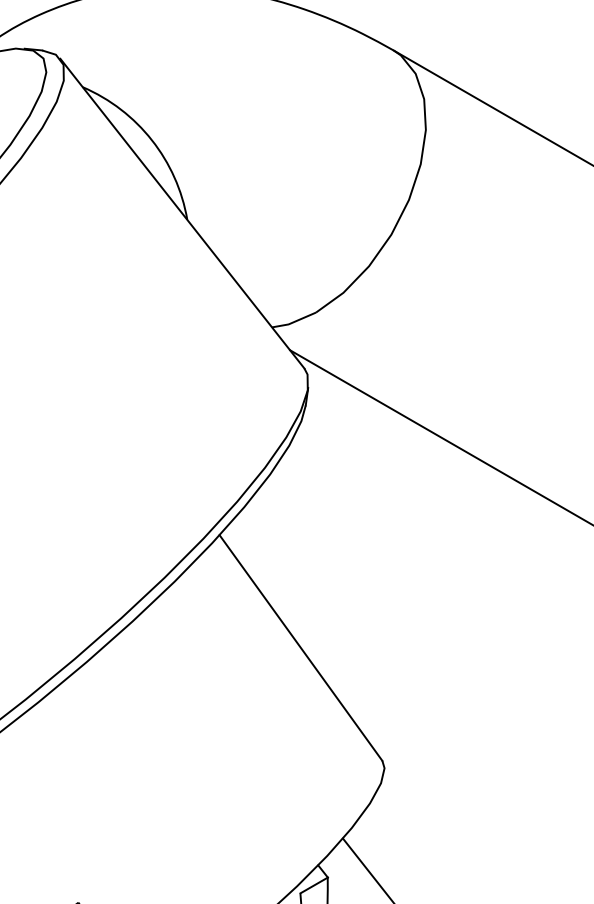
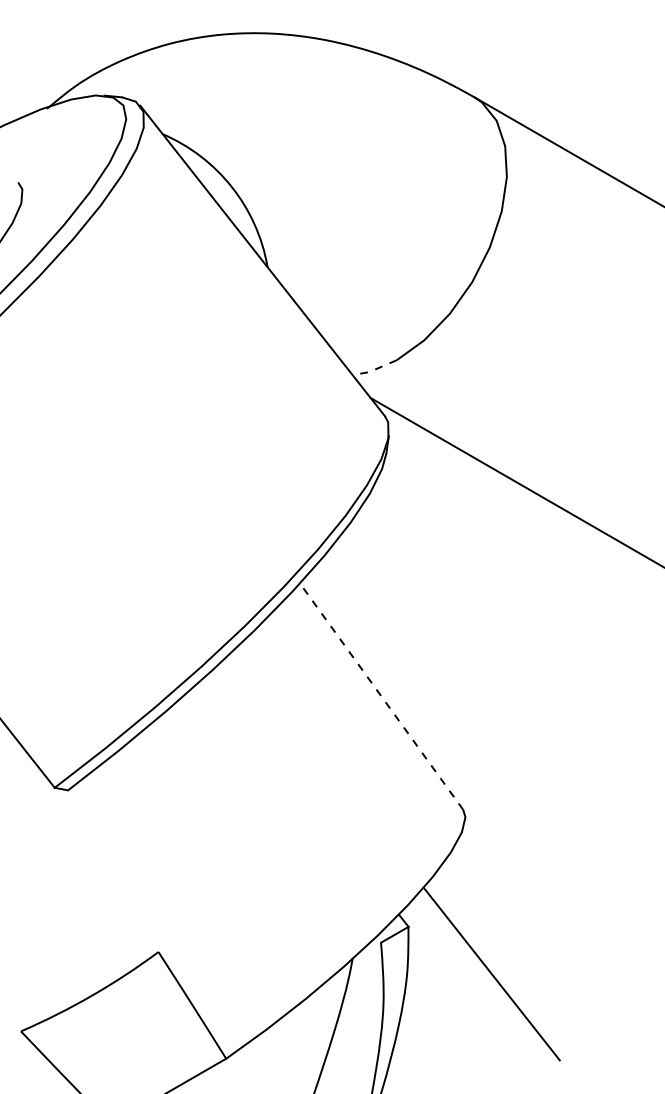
line: (293, 321) -> (374, 369), solid -> dashed
line: (300, 647) -> (381, 696), solid -> dashed

